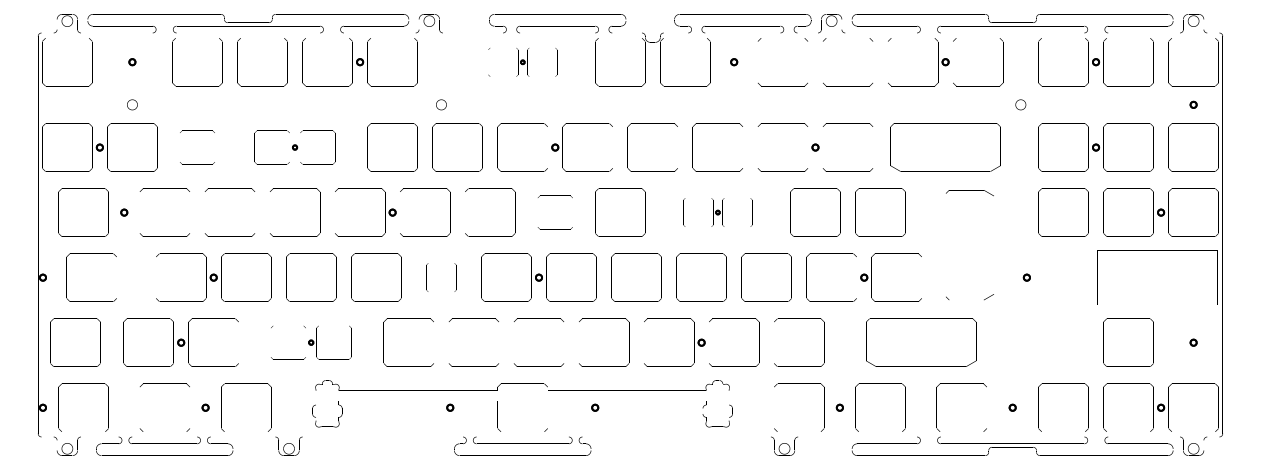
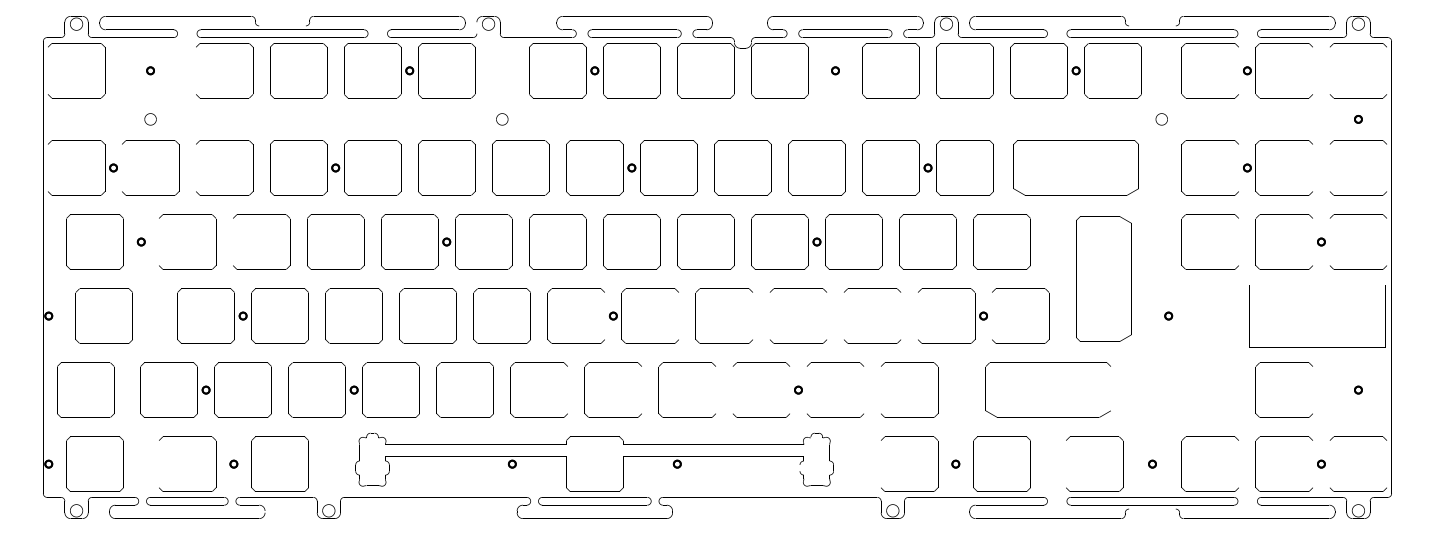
part: (522, 62) -> (594, 71), size x1.67
part: (197, 147) -> (224, 167), size x1.43
part: (294, 147) -> (335, 167), size x1.43
part: (555, 212) -> (632, 241), size x1.43
part: (717, 212) -> (816, 241), size x1.67
part: (441, 277) -> (502, 315), size x1.67
part: (310, 342) -> (353, 389), size x1.43

